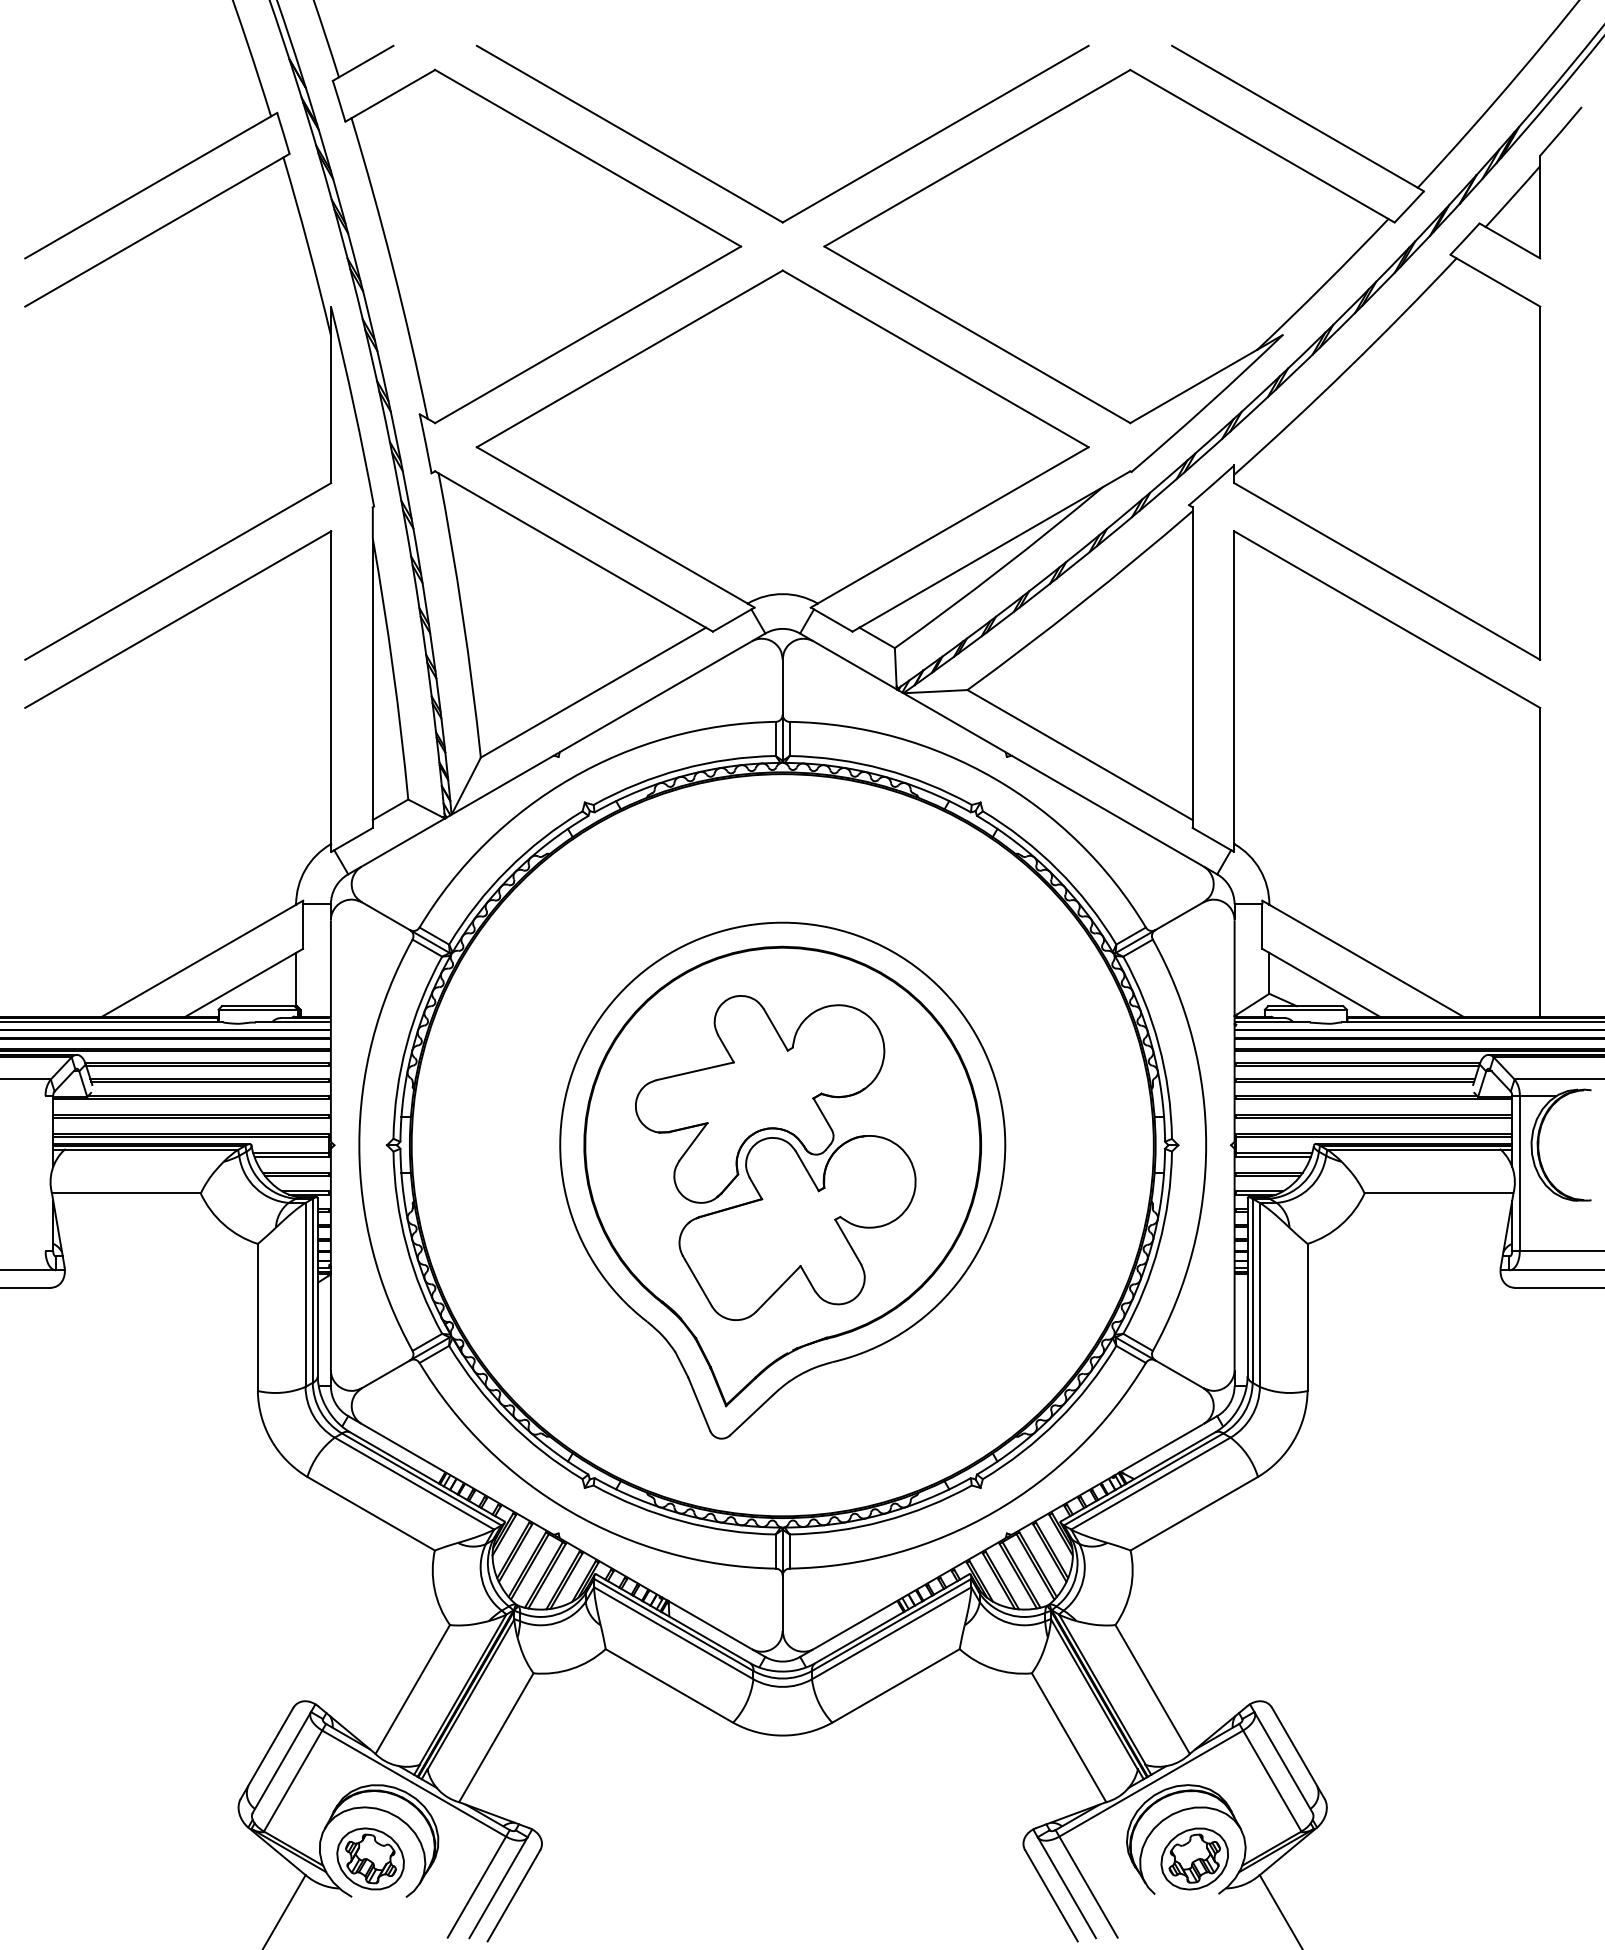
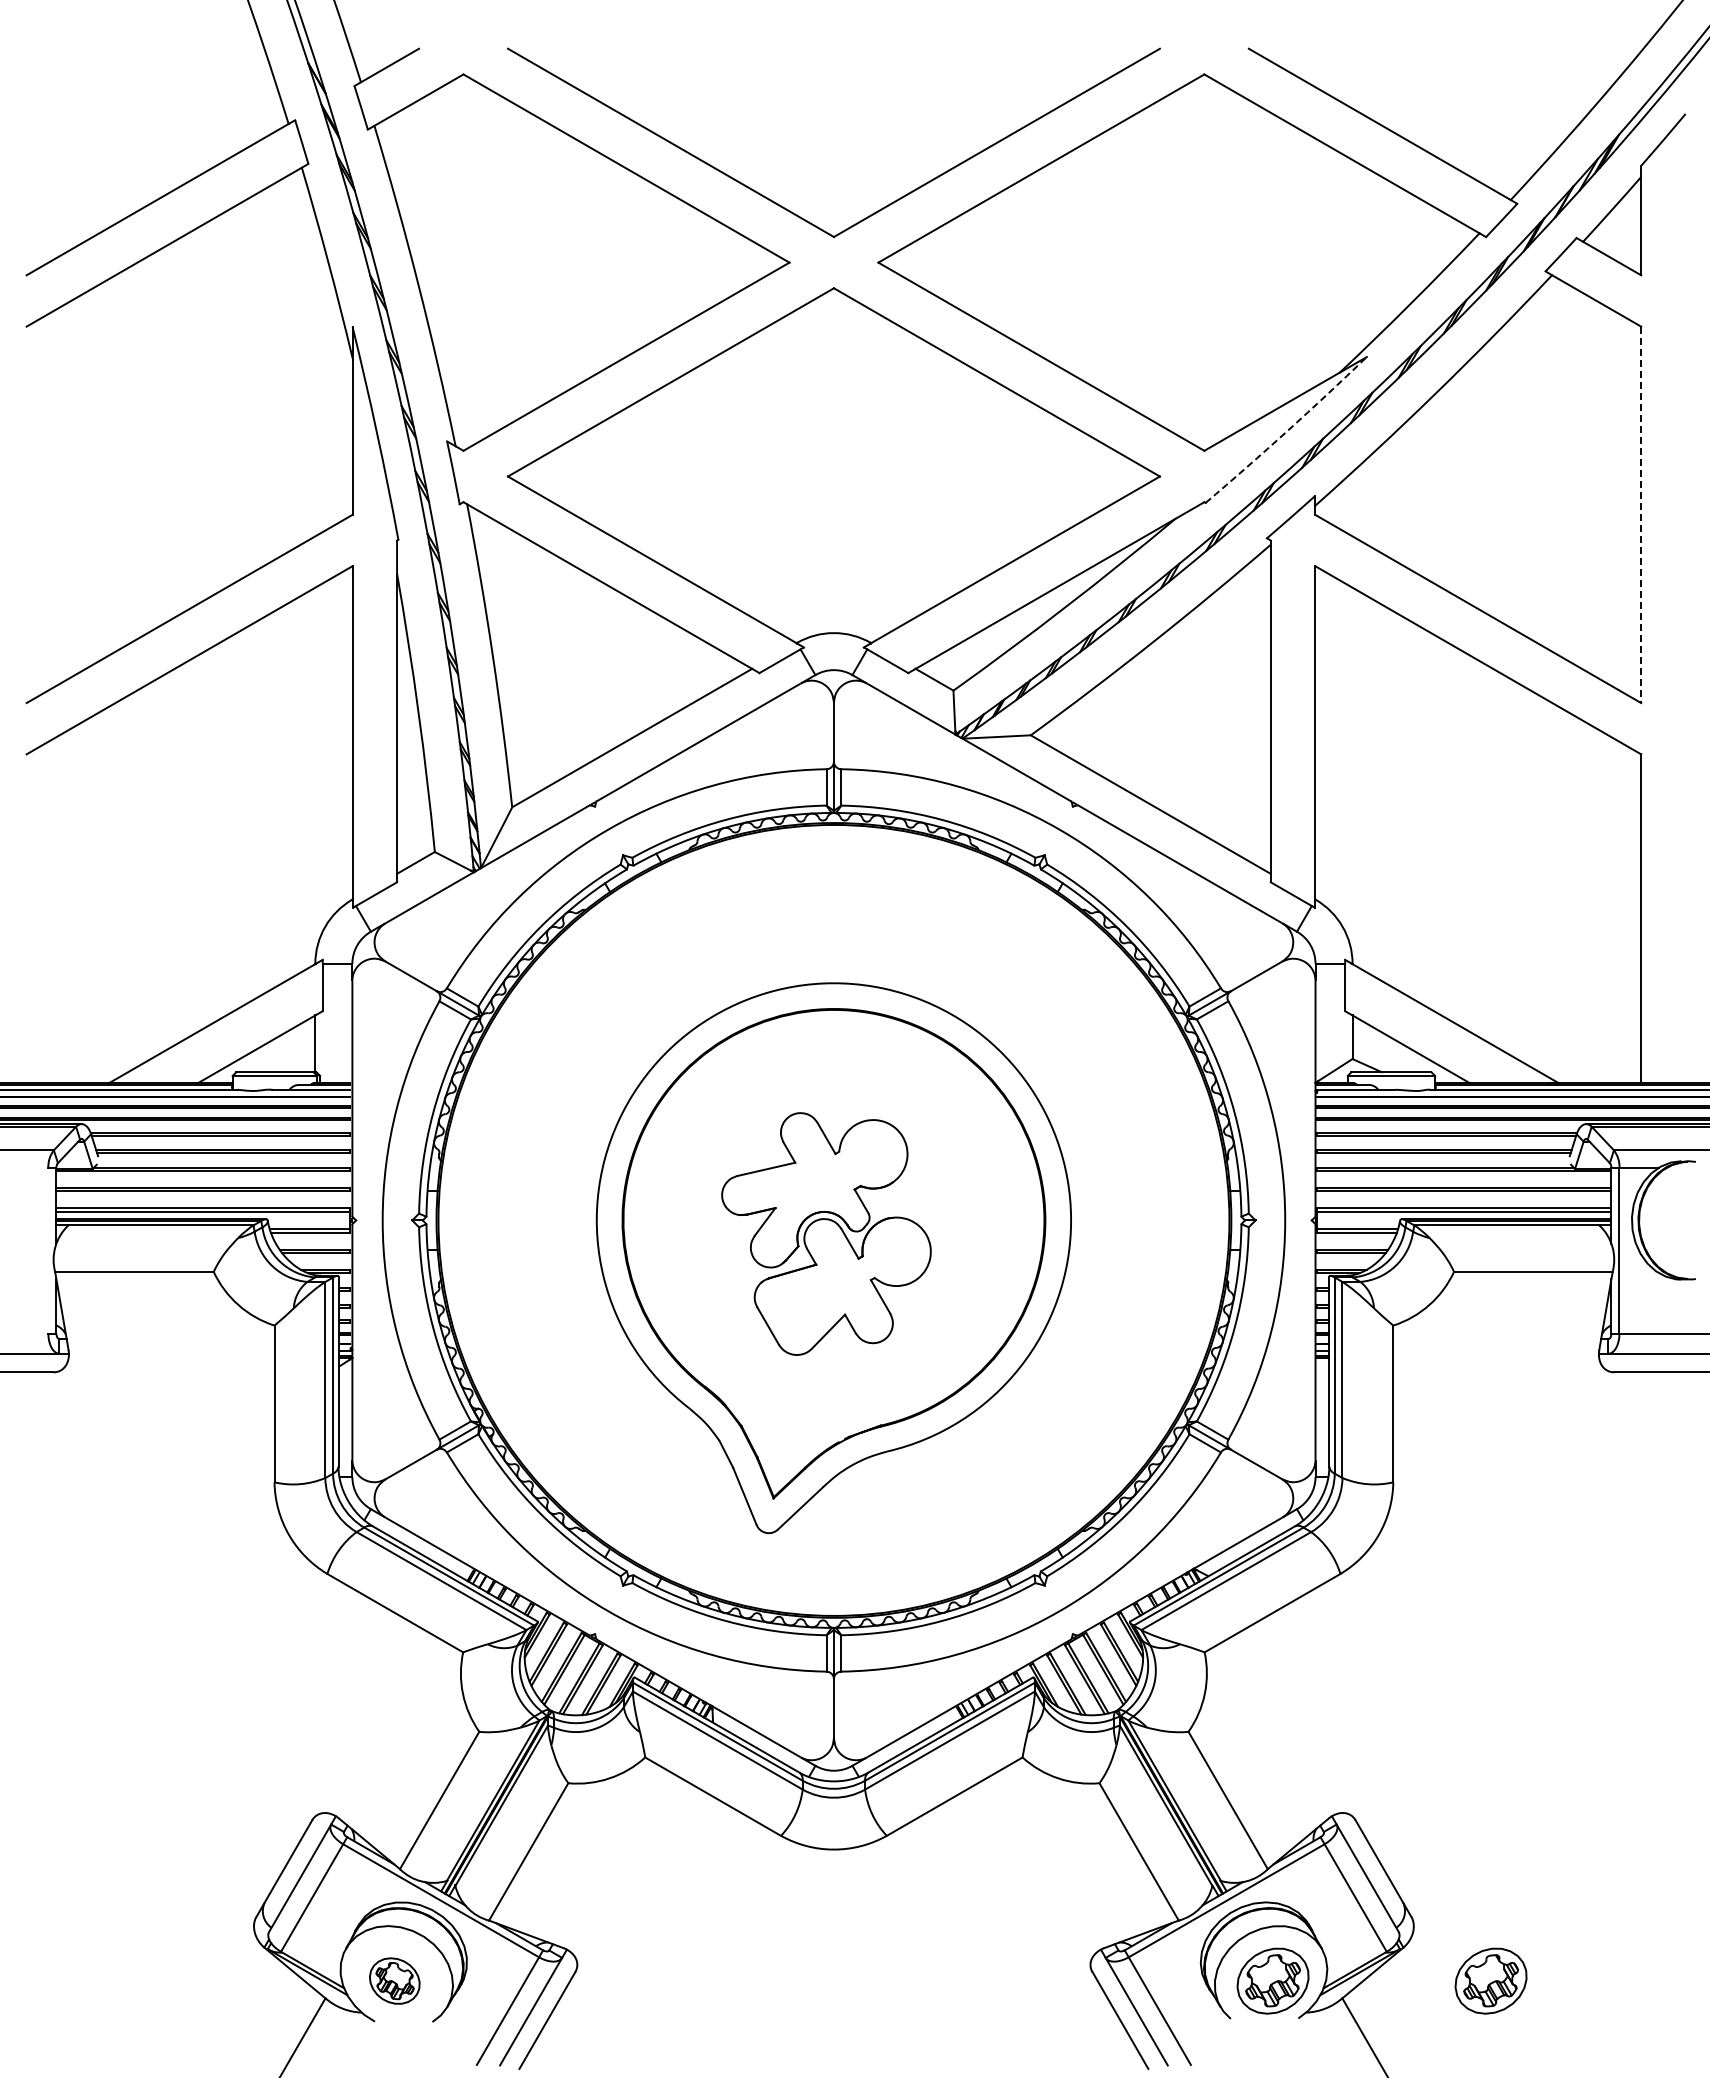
arc: (1208, 404) -> (1287, 431), solid -> dashed
line: (1540, 483) -> (1641, 515), solid -> dashed
part: (775, 1157) -> (826, 1233), size x0.7
part: (370, 1858) -> (394, 1980), size x0.7
part: (1398, 1858) -> (1490, 1980), added

